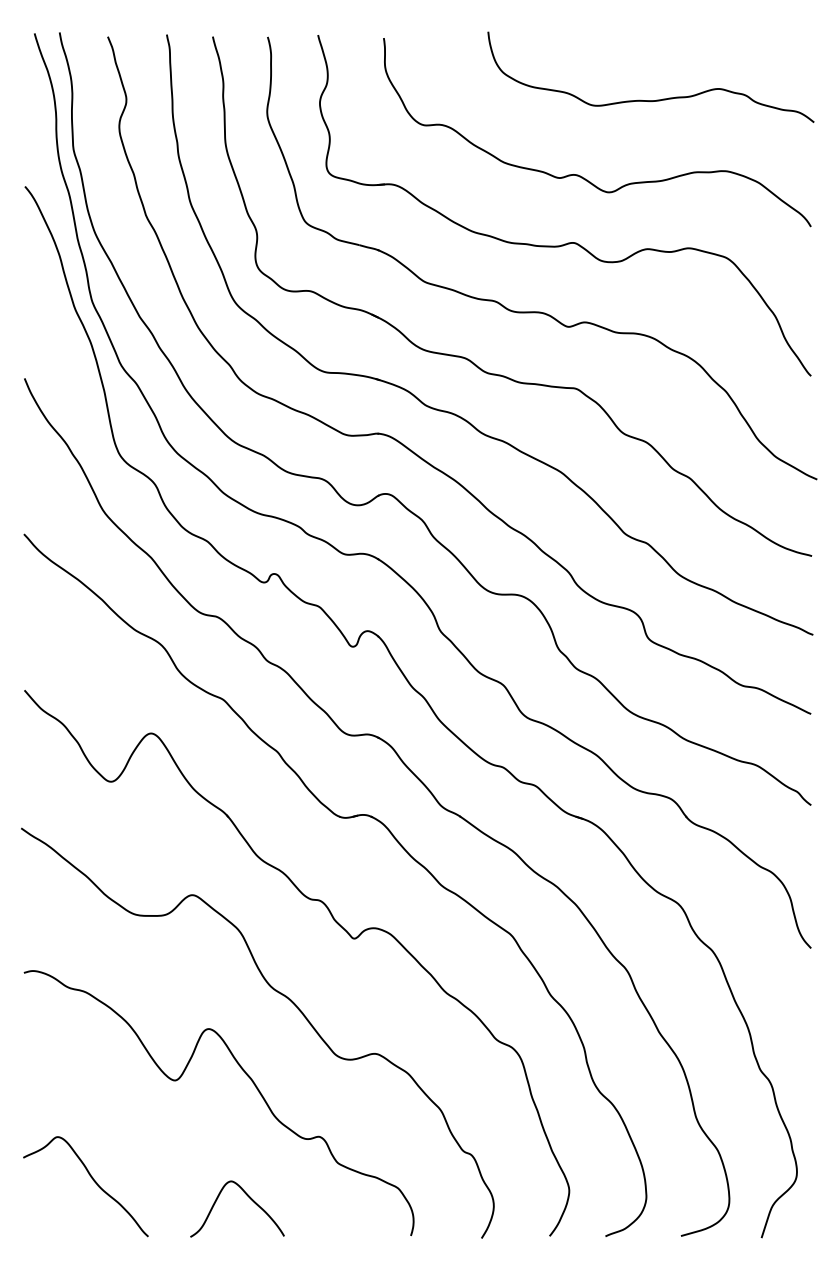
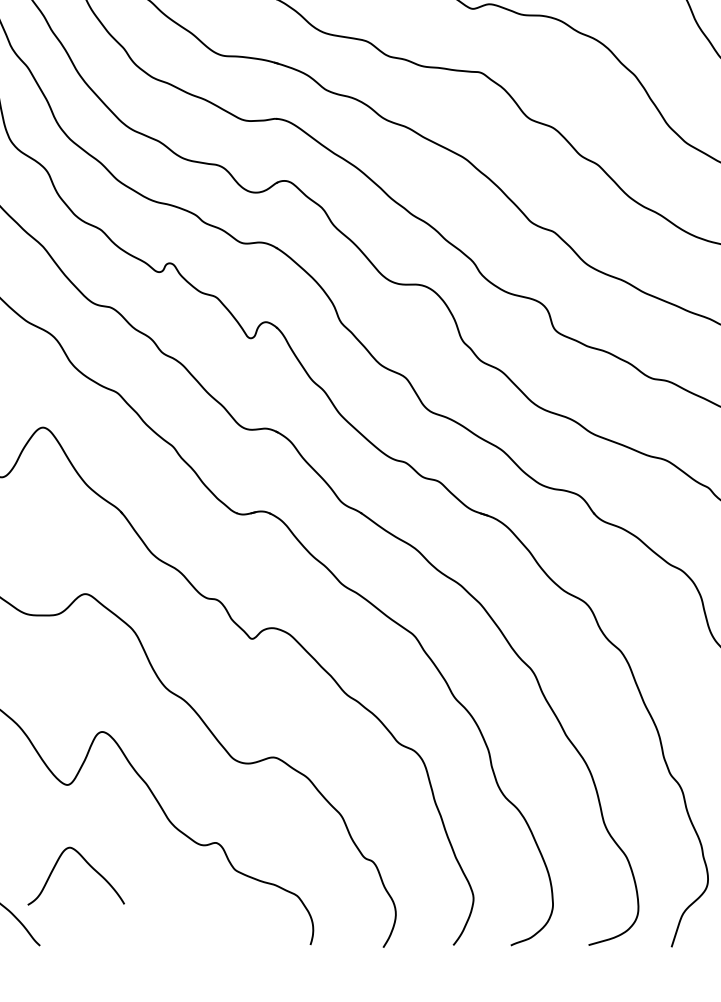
curve: (248, 1197) -> (87, 864), moved

